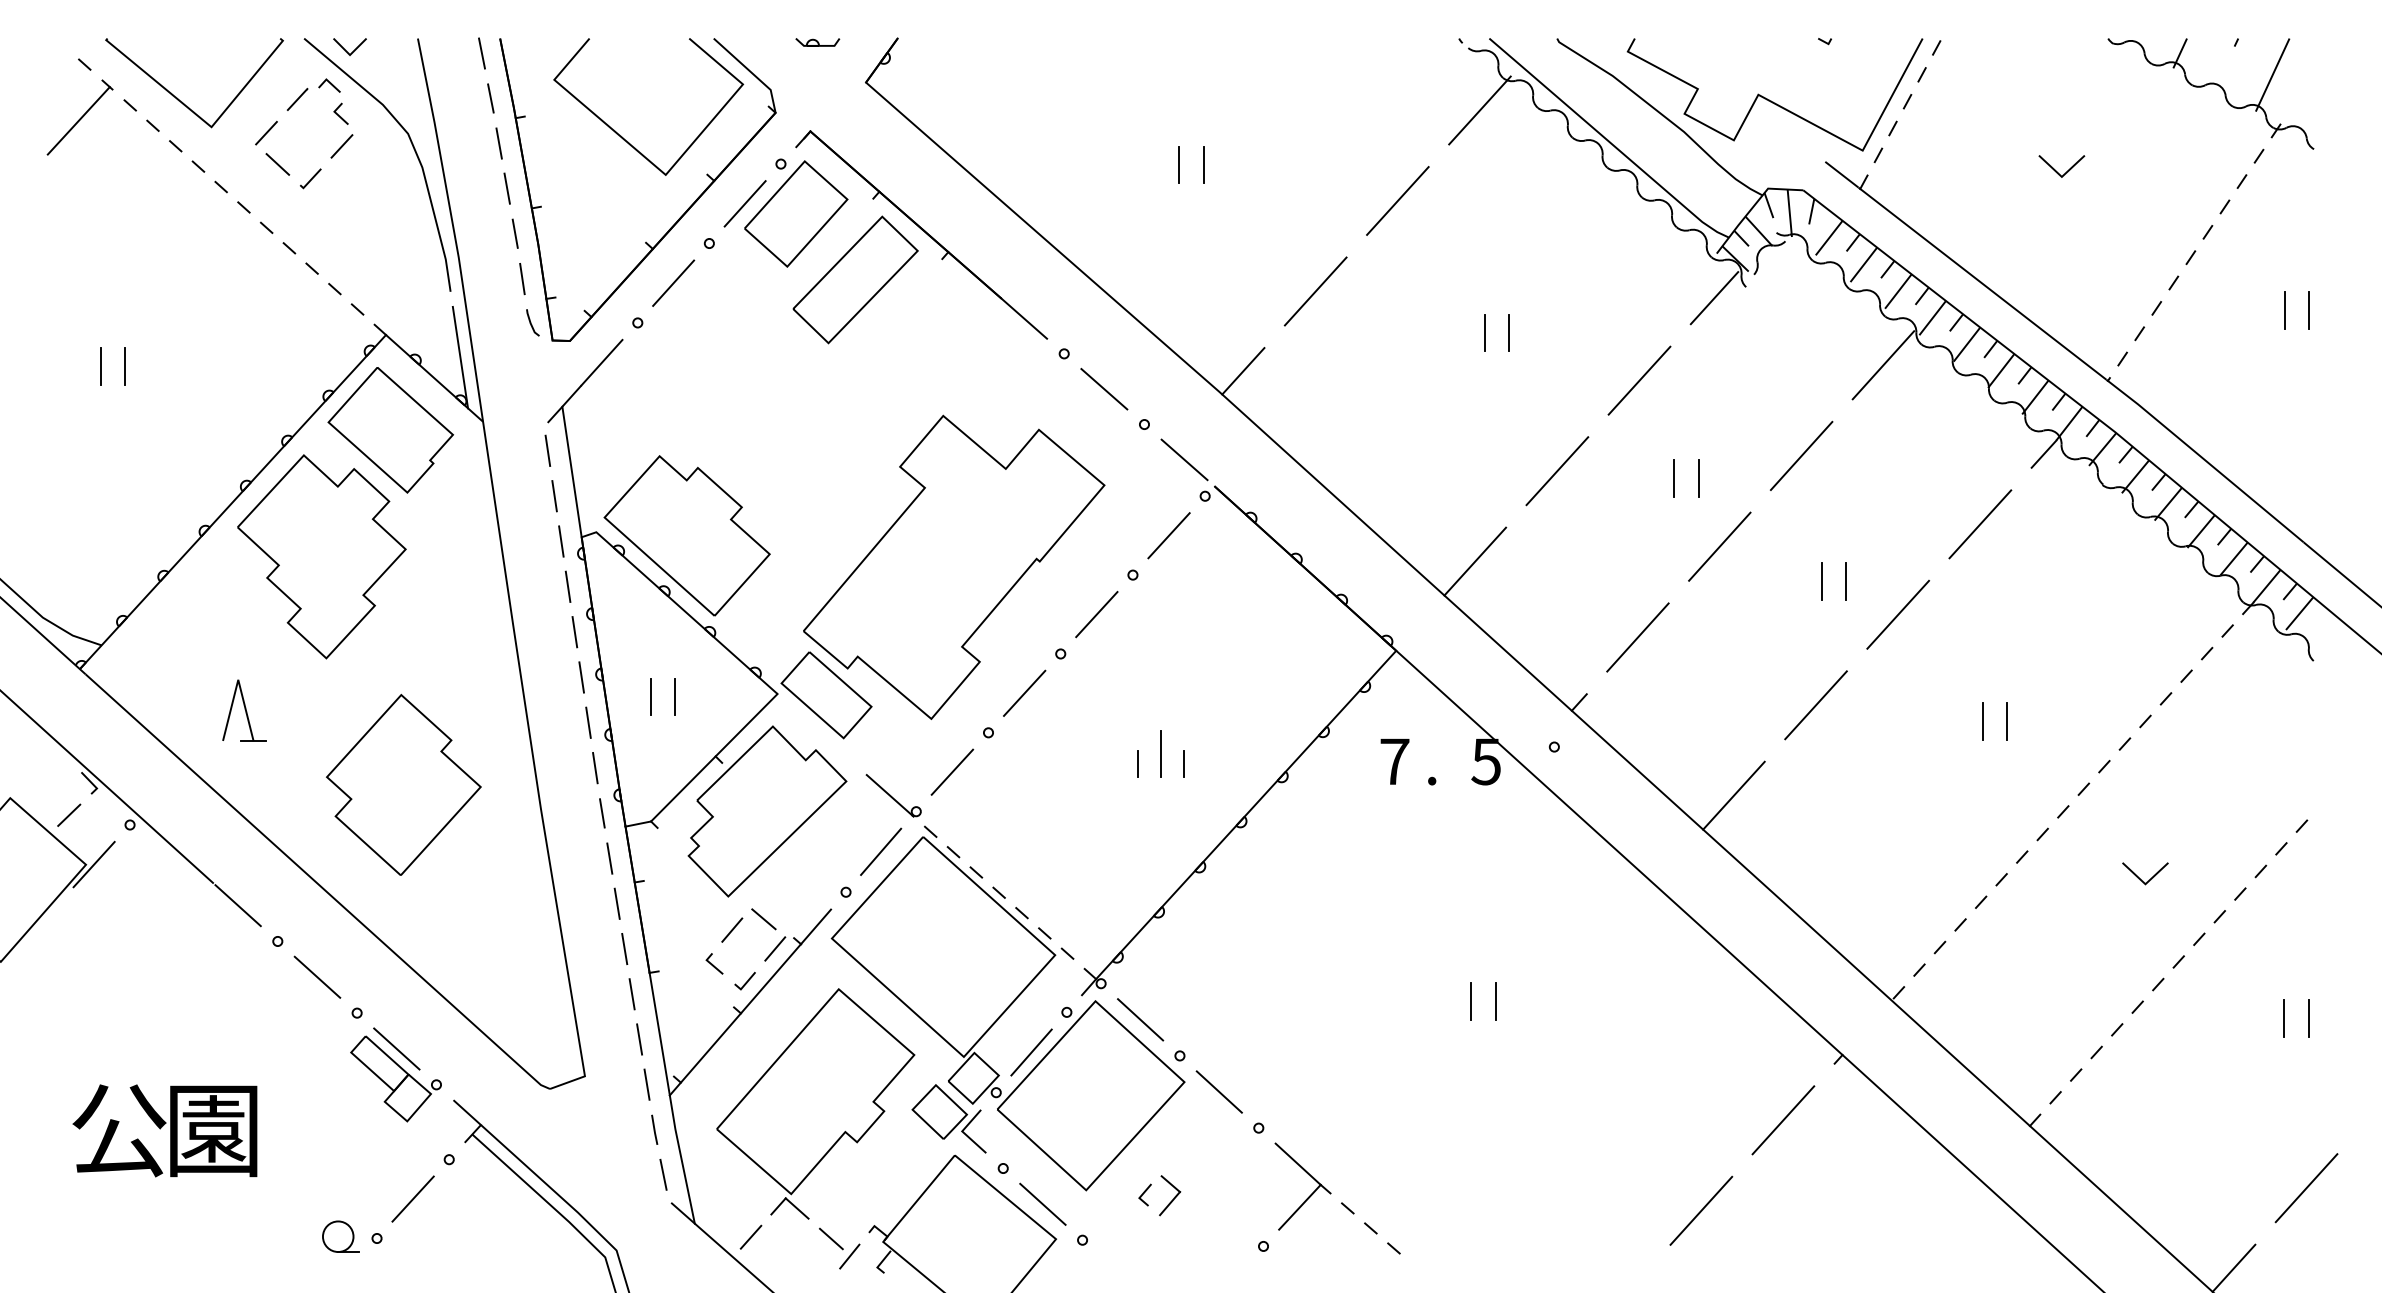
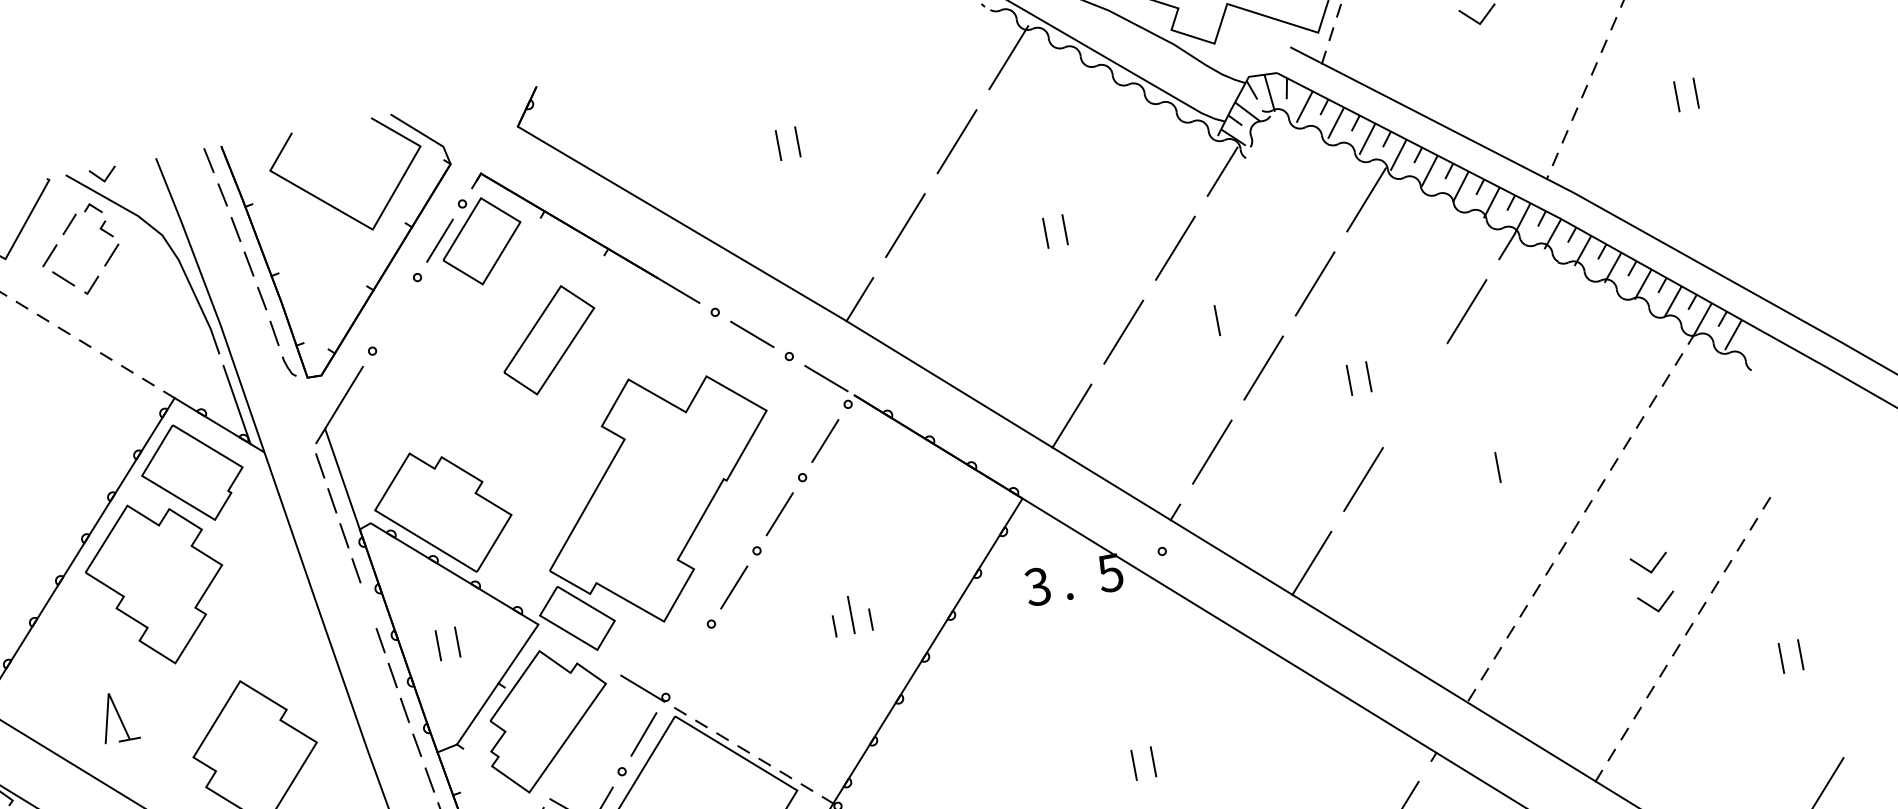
part: (817, 42) -> (473, 102), removed
part: (855, 279) -> (549, 339), moved
line: (673, 282) -> (394, 313), removed
line: (1698, 478) -> (1236, 317), removed
line: (1898, 614) -> (1415, 395), removed
line: (574, 632) -> (368, 606), removed
line: (2007, 721) -> (1517, 463), removed
text: (1394, 761) -> (1037, 586), 7 -> 3
line: (952, 771) -> (688, 660), removed
line: (2140, 927) -> (1653, 607), added

